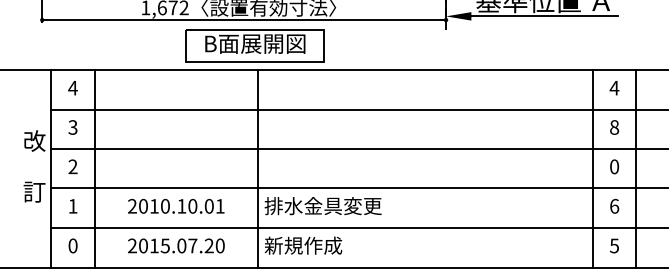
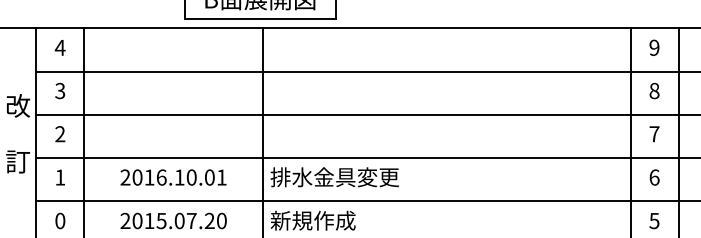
text: (614, 87) -> (654, 47), 4 -> 9
text: (614, 166) -> (654, 133), 0 -> 7
text: (165, 206) -> (161, 177), 2010.10.01 -> 2016.10.01

